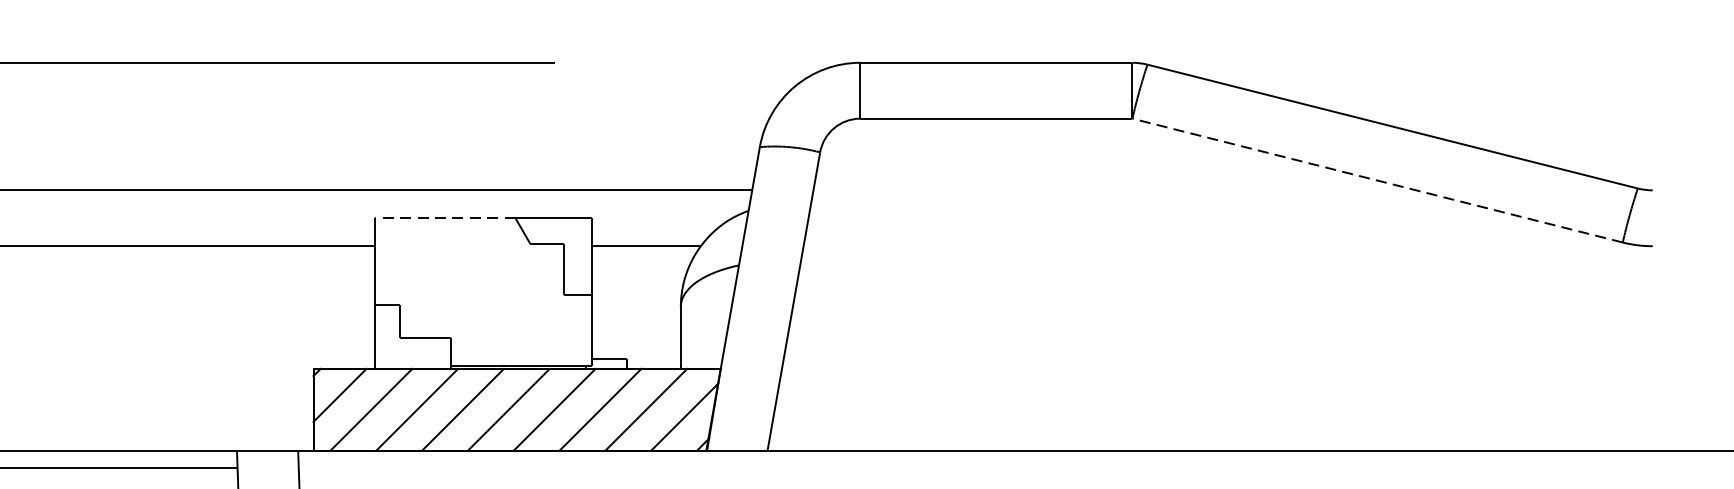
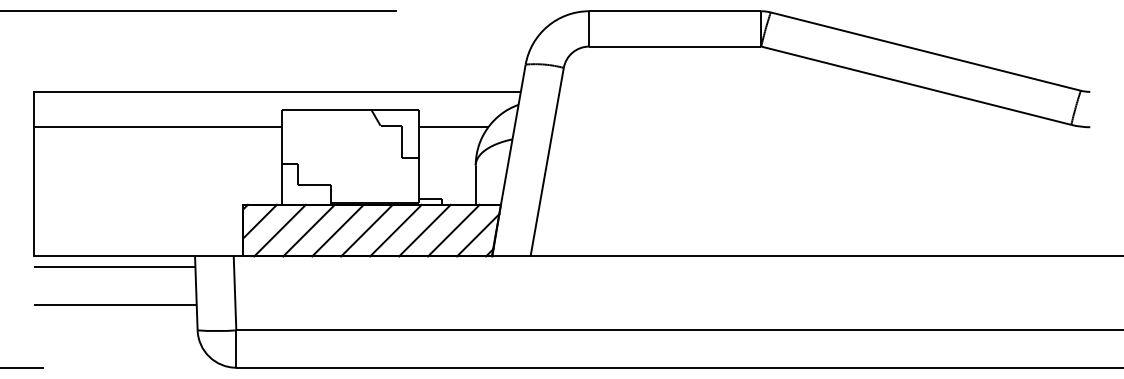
line: (1377, 180) -> (916, 85), dashed -> solid
line: (444, 218) -> (326, 109), dashed -> solid

